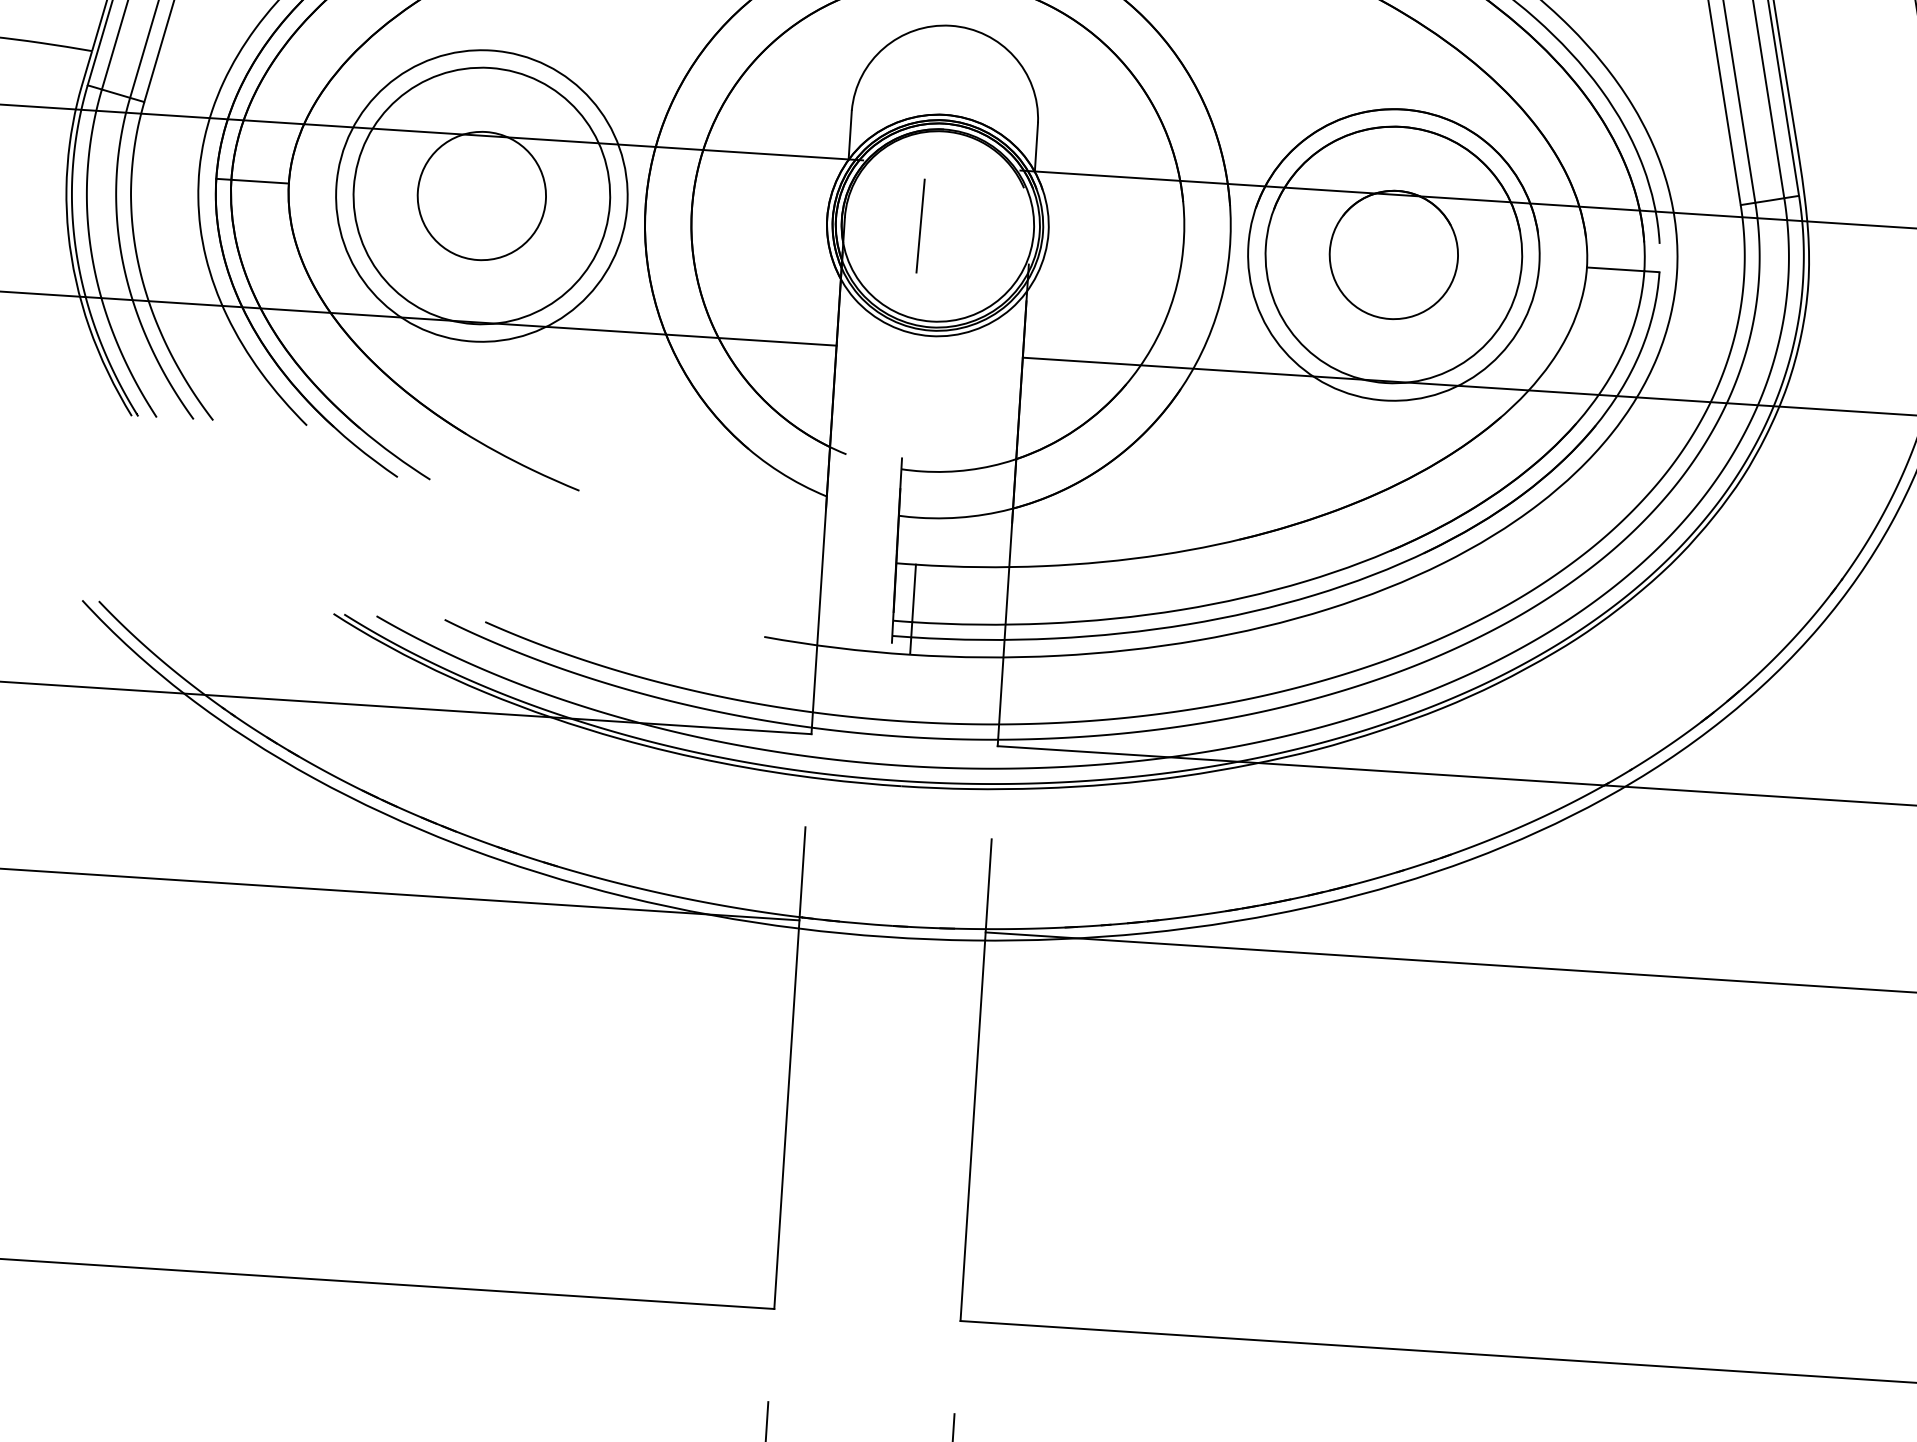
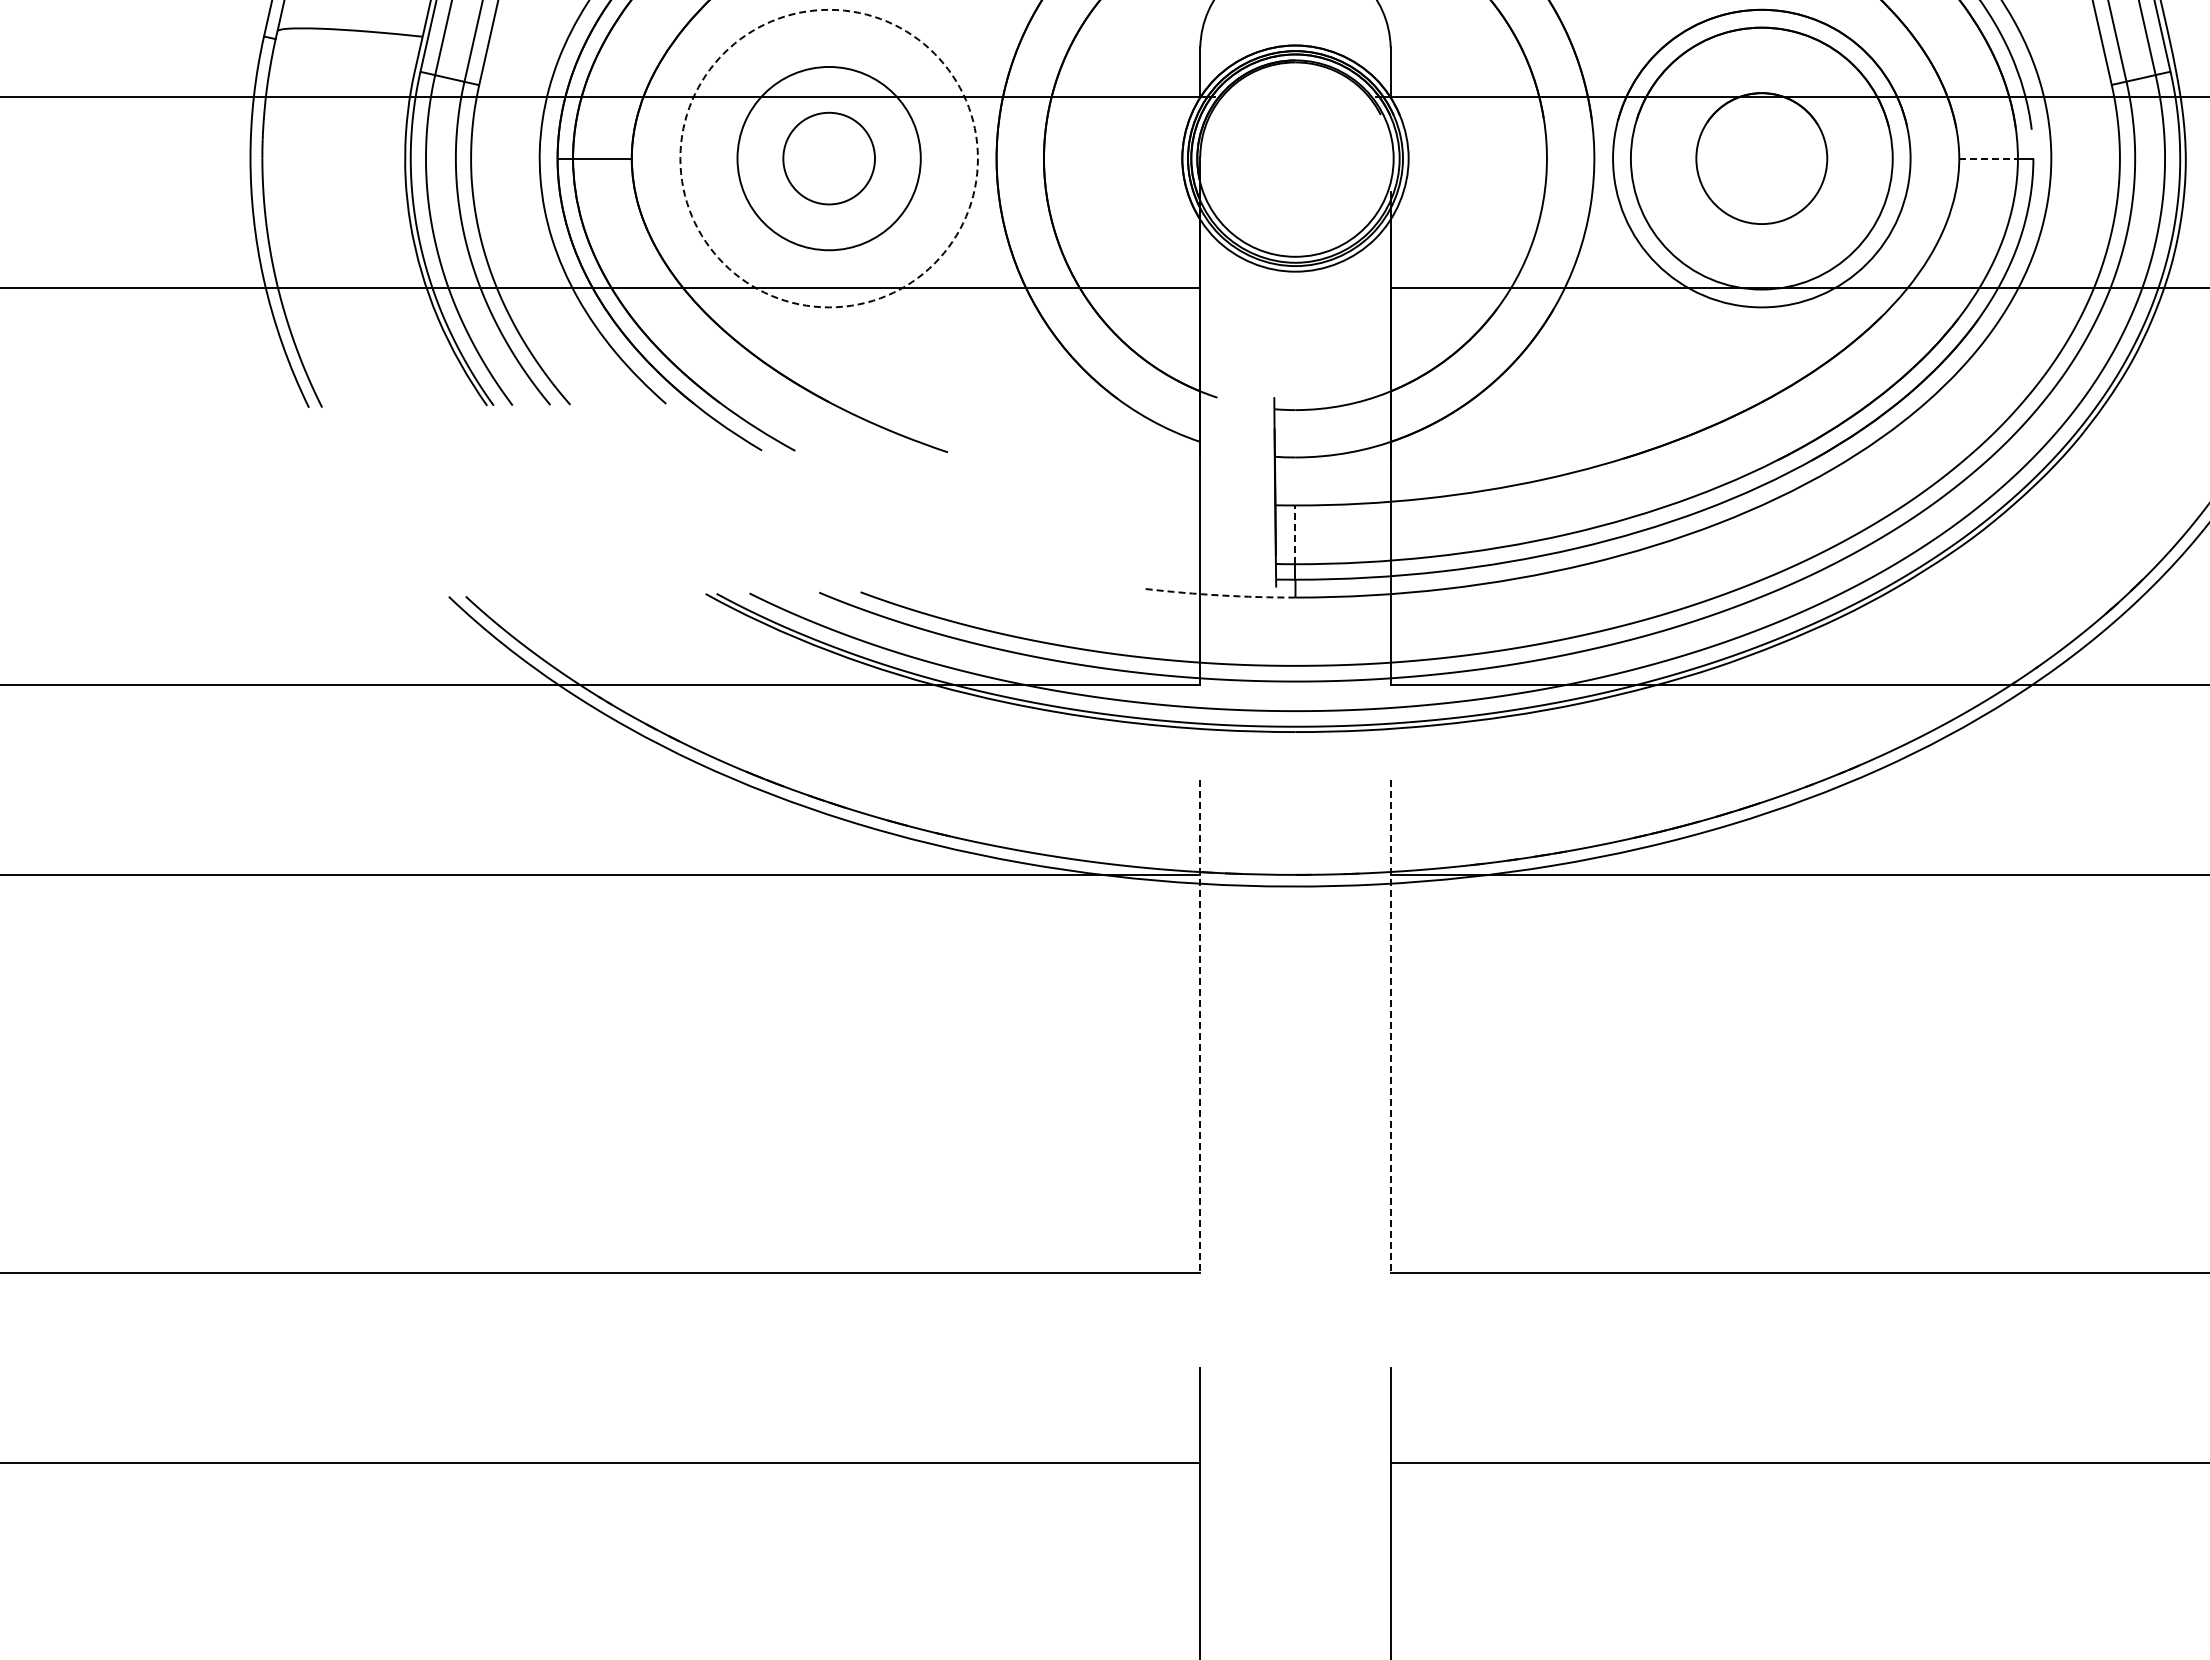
circle: (481, 195) -> (828, 158), size x0.7
circle: (481, 195) -> (828, 158), solid -> dashed
circle: (482, 195) -> (829, 158), size x0.7
line: (920, 225) -> (1277, 159), removed
line: (1616, 269) -> (1989, 158), solid -> dashed
line: (914, 593) -> (1295, 534), solid -> dashed
arc: (836, 647) -> (1220, 595), solid -> dashed
line: (790, 1068) -> (1200, 1026), solid -> dashed
line: (975, 1080) -> (1390, 1026), solid -> dashed

